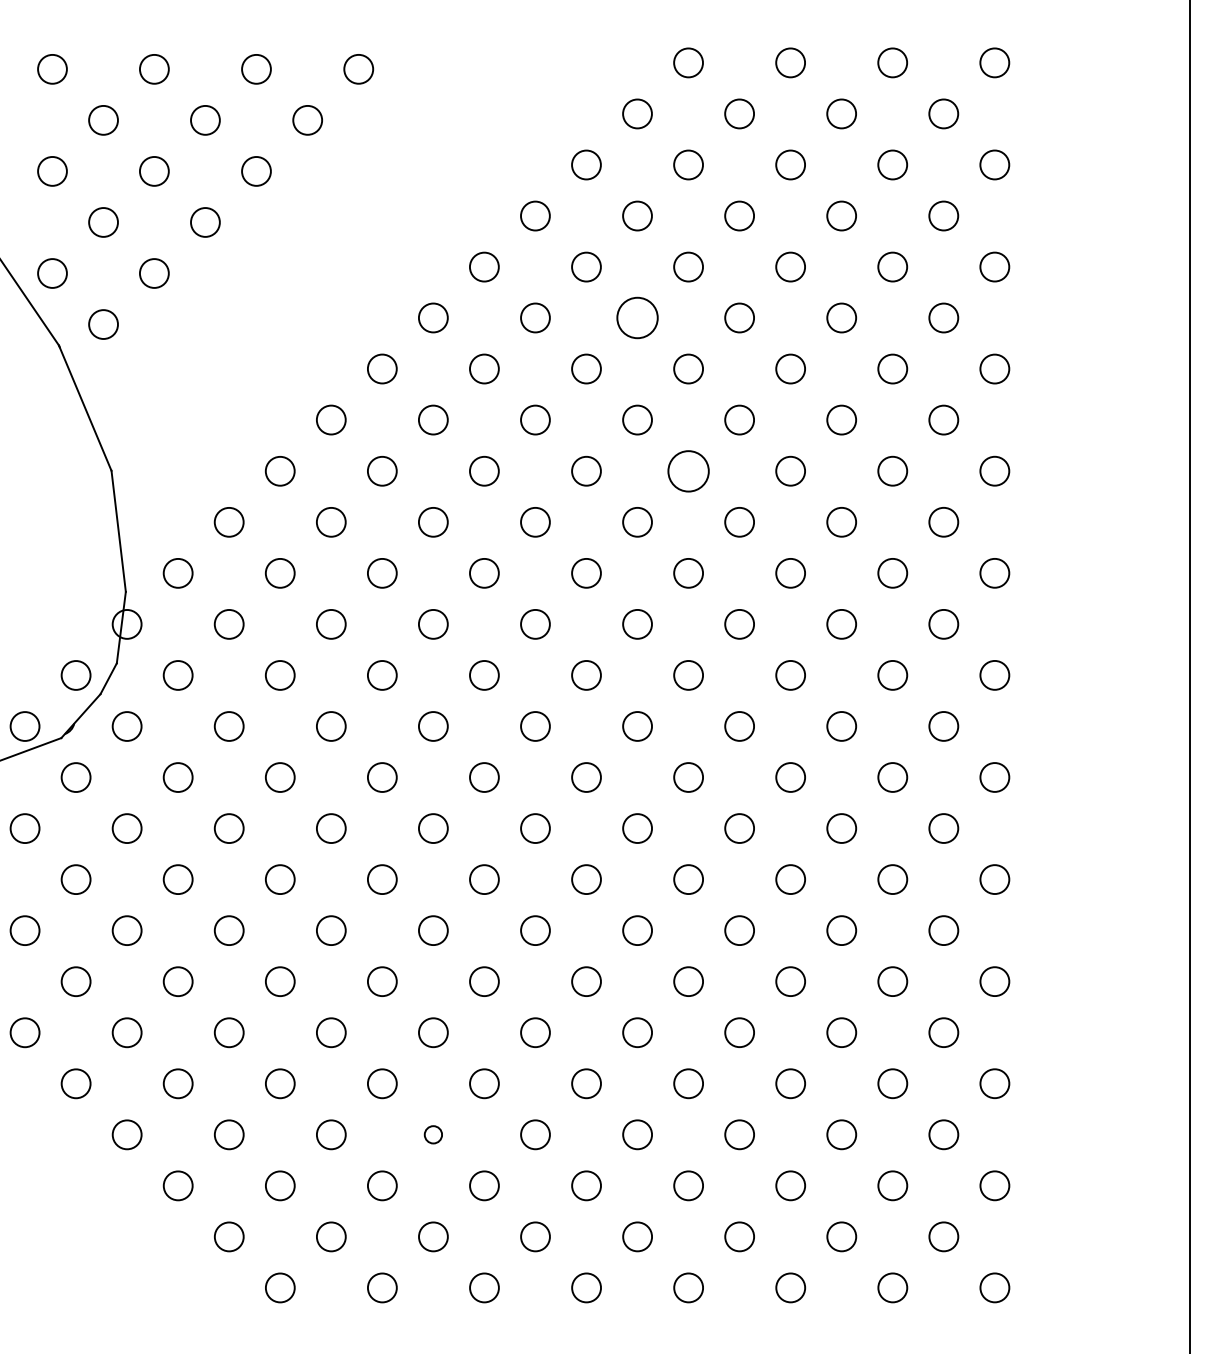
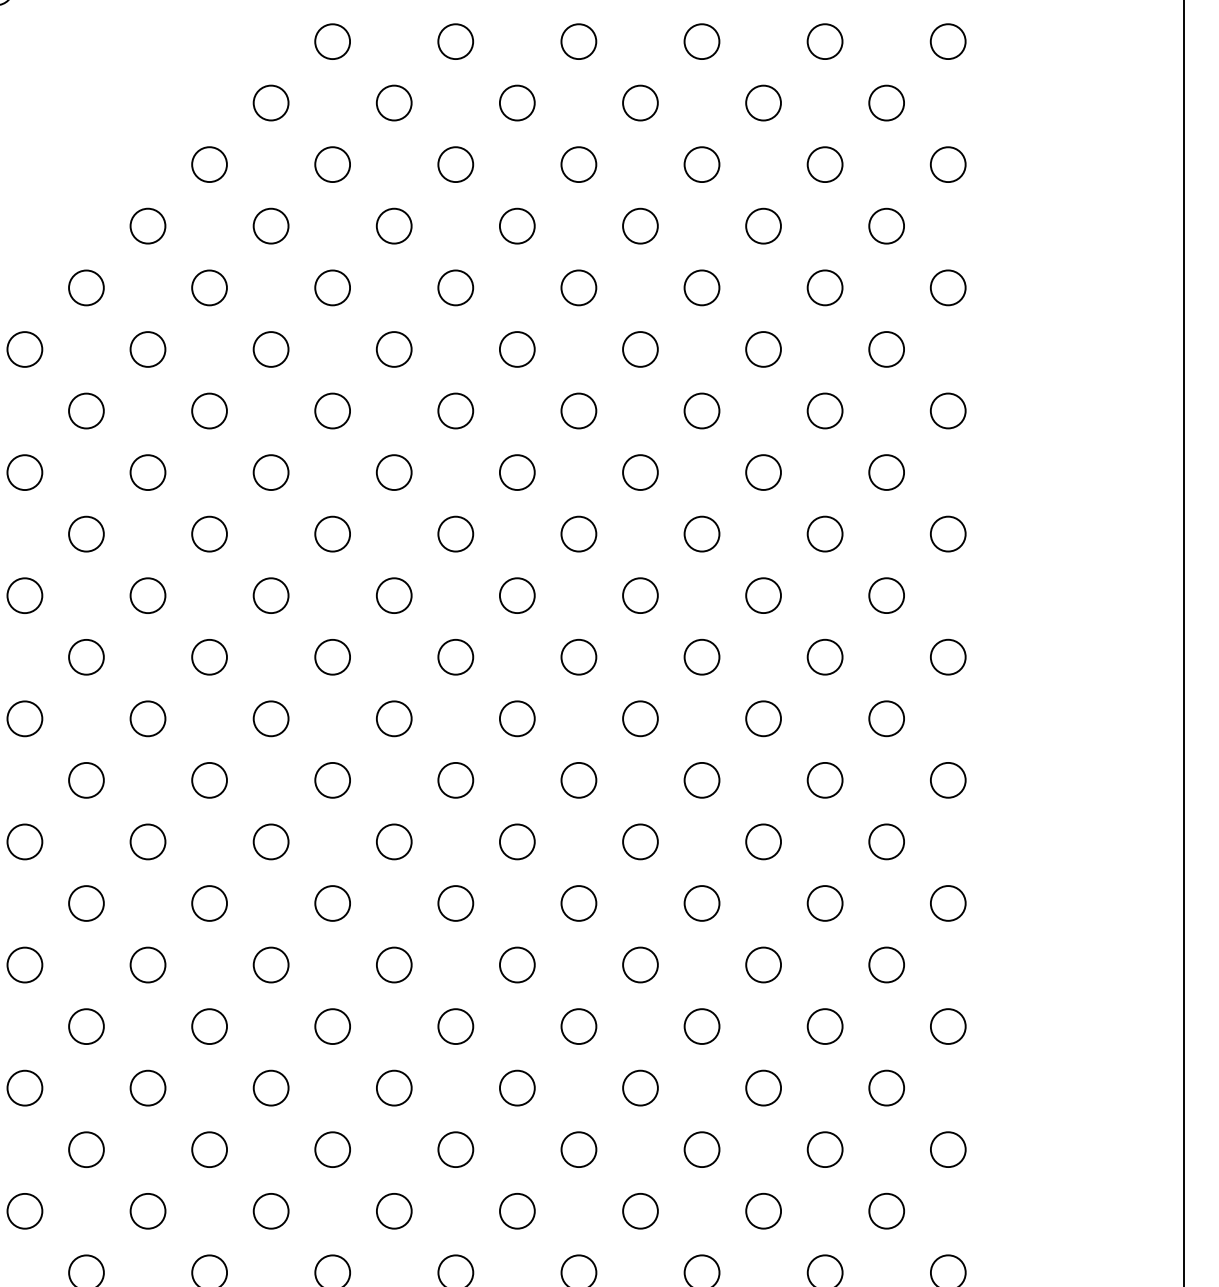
circle: (637, 317) -> (517, 102), size x0.71
circle: (688, 470) -> (578, 286), size x0.71
circle: (433, 1134) -> (271, 1087), size x1.67

